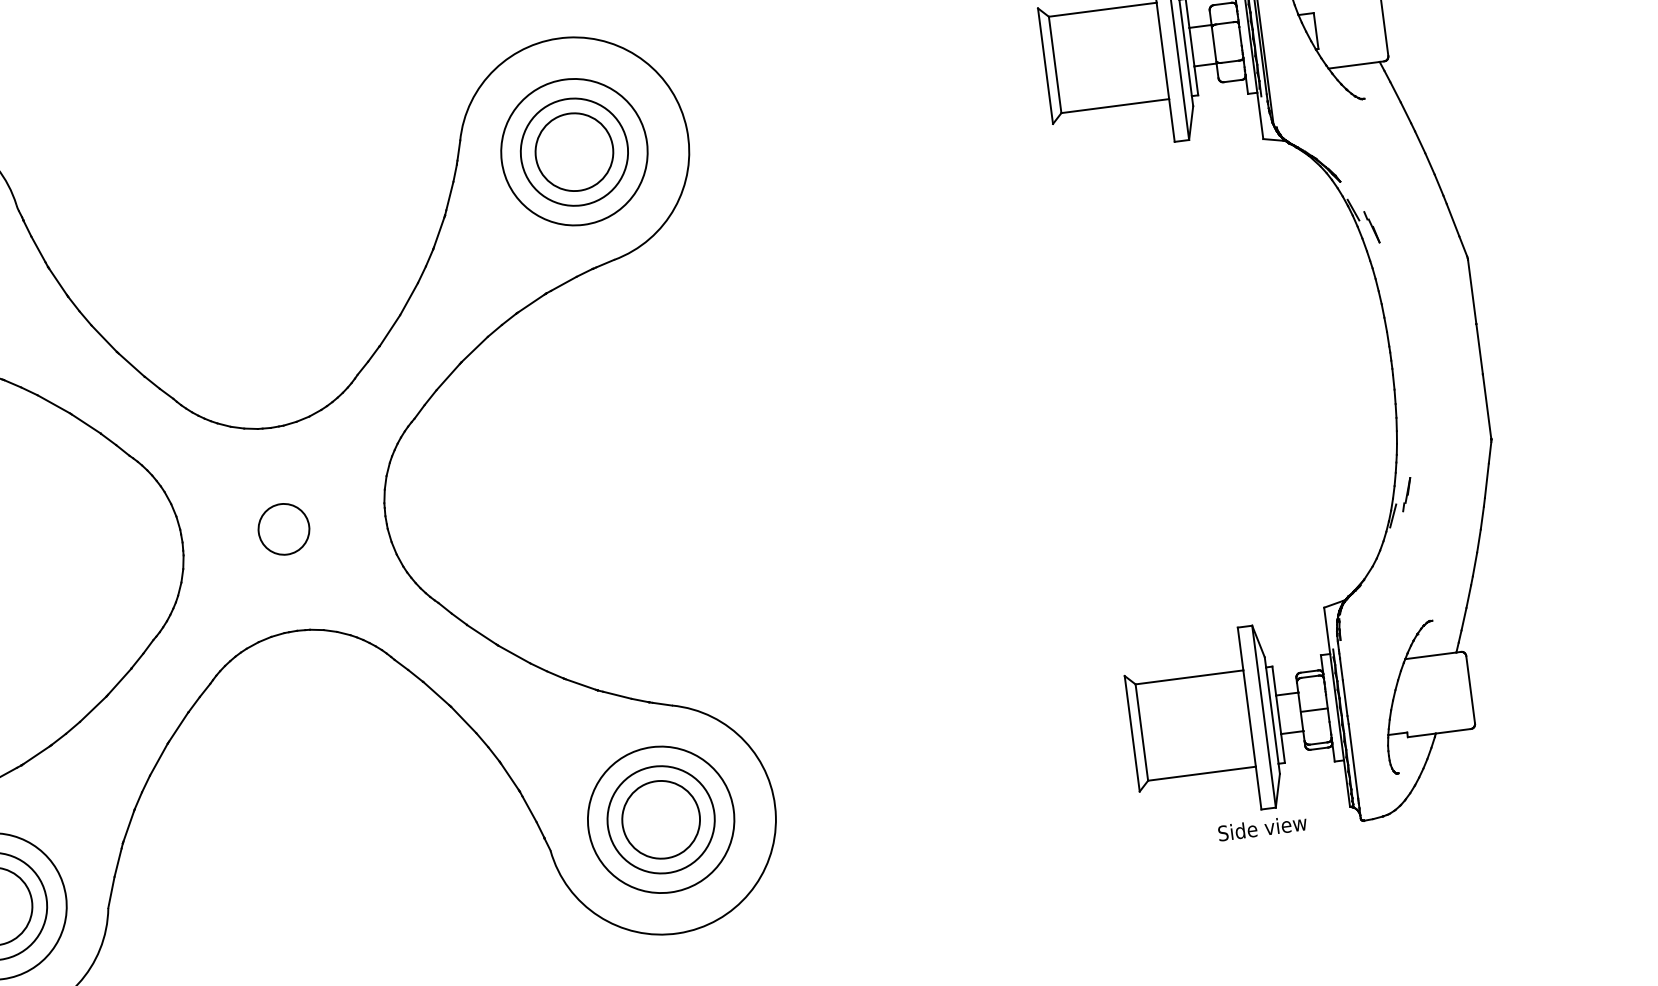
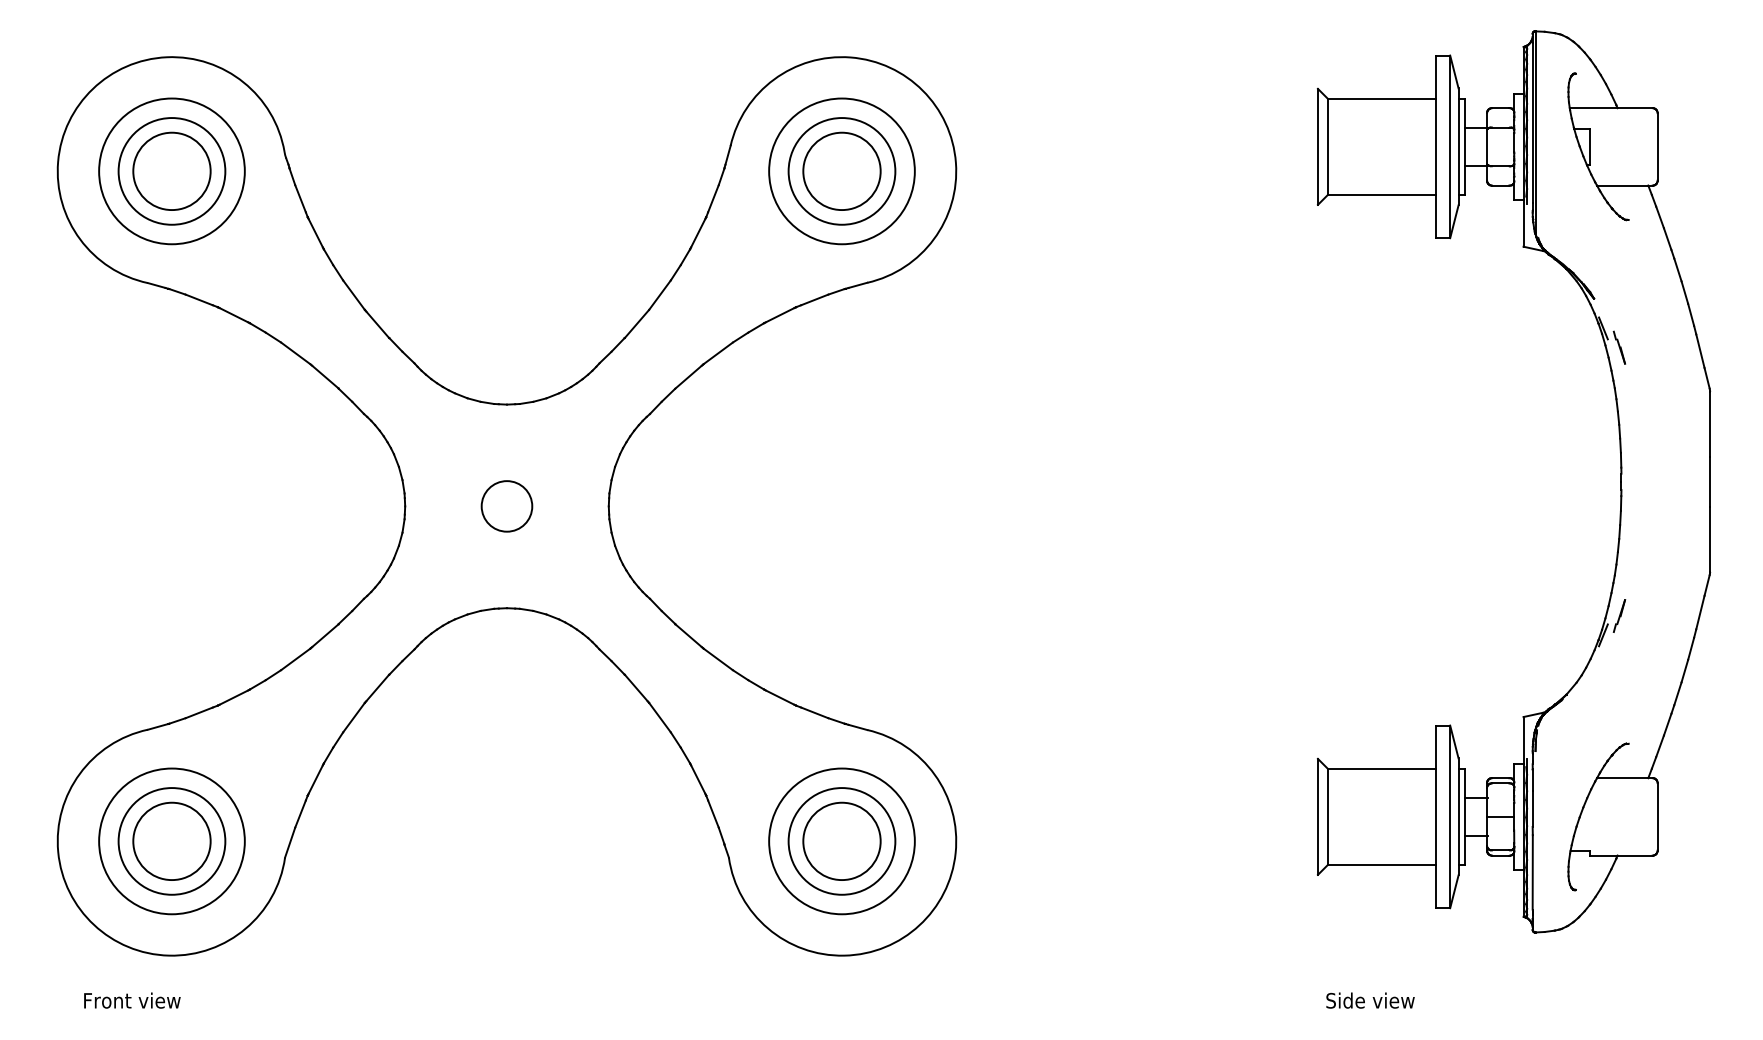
text: (1262, 827) -> (1370, 1000), moved

